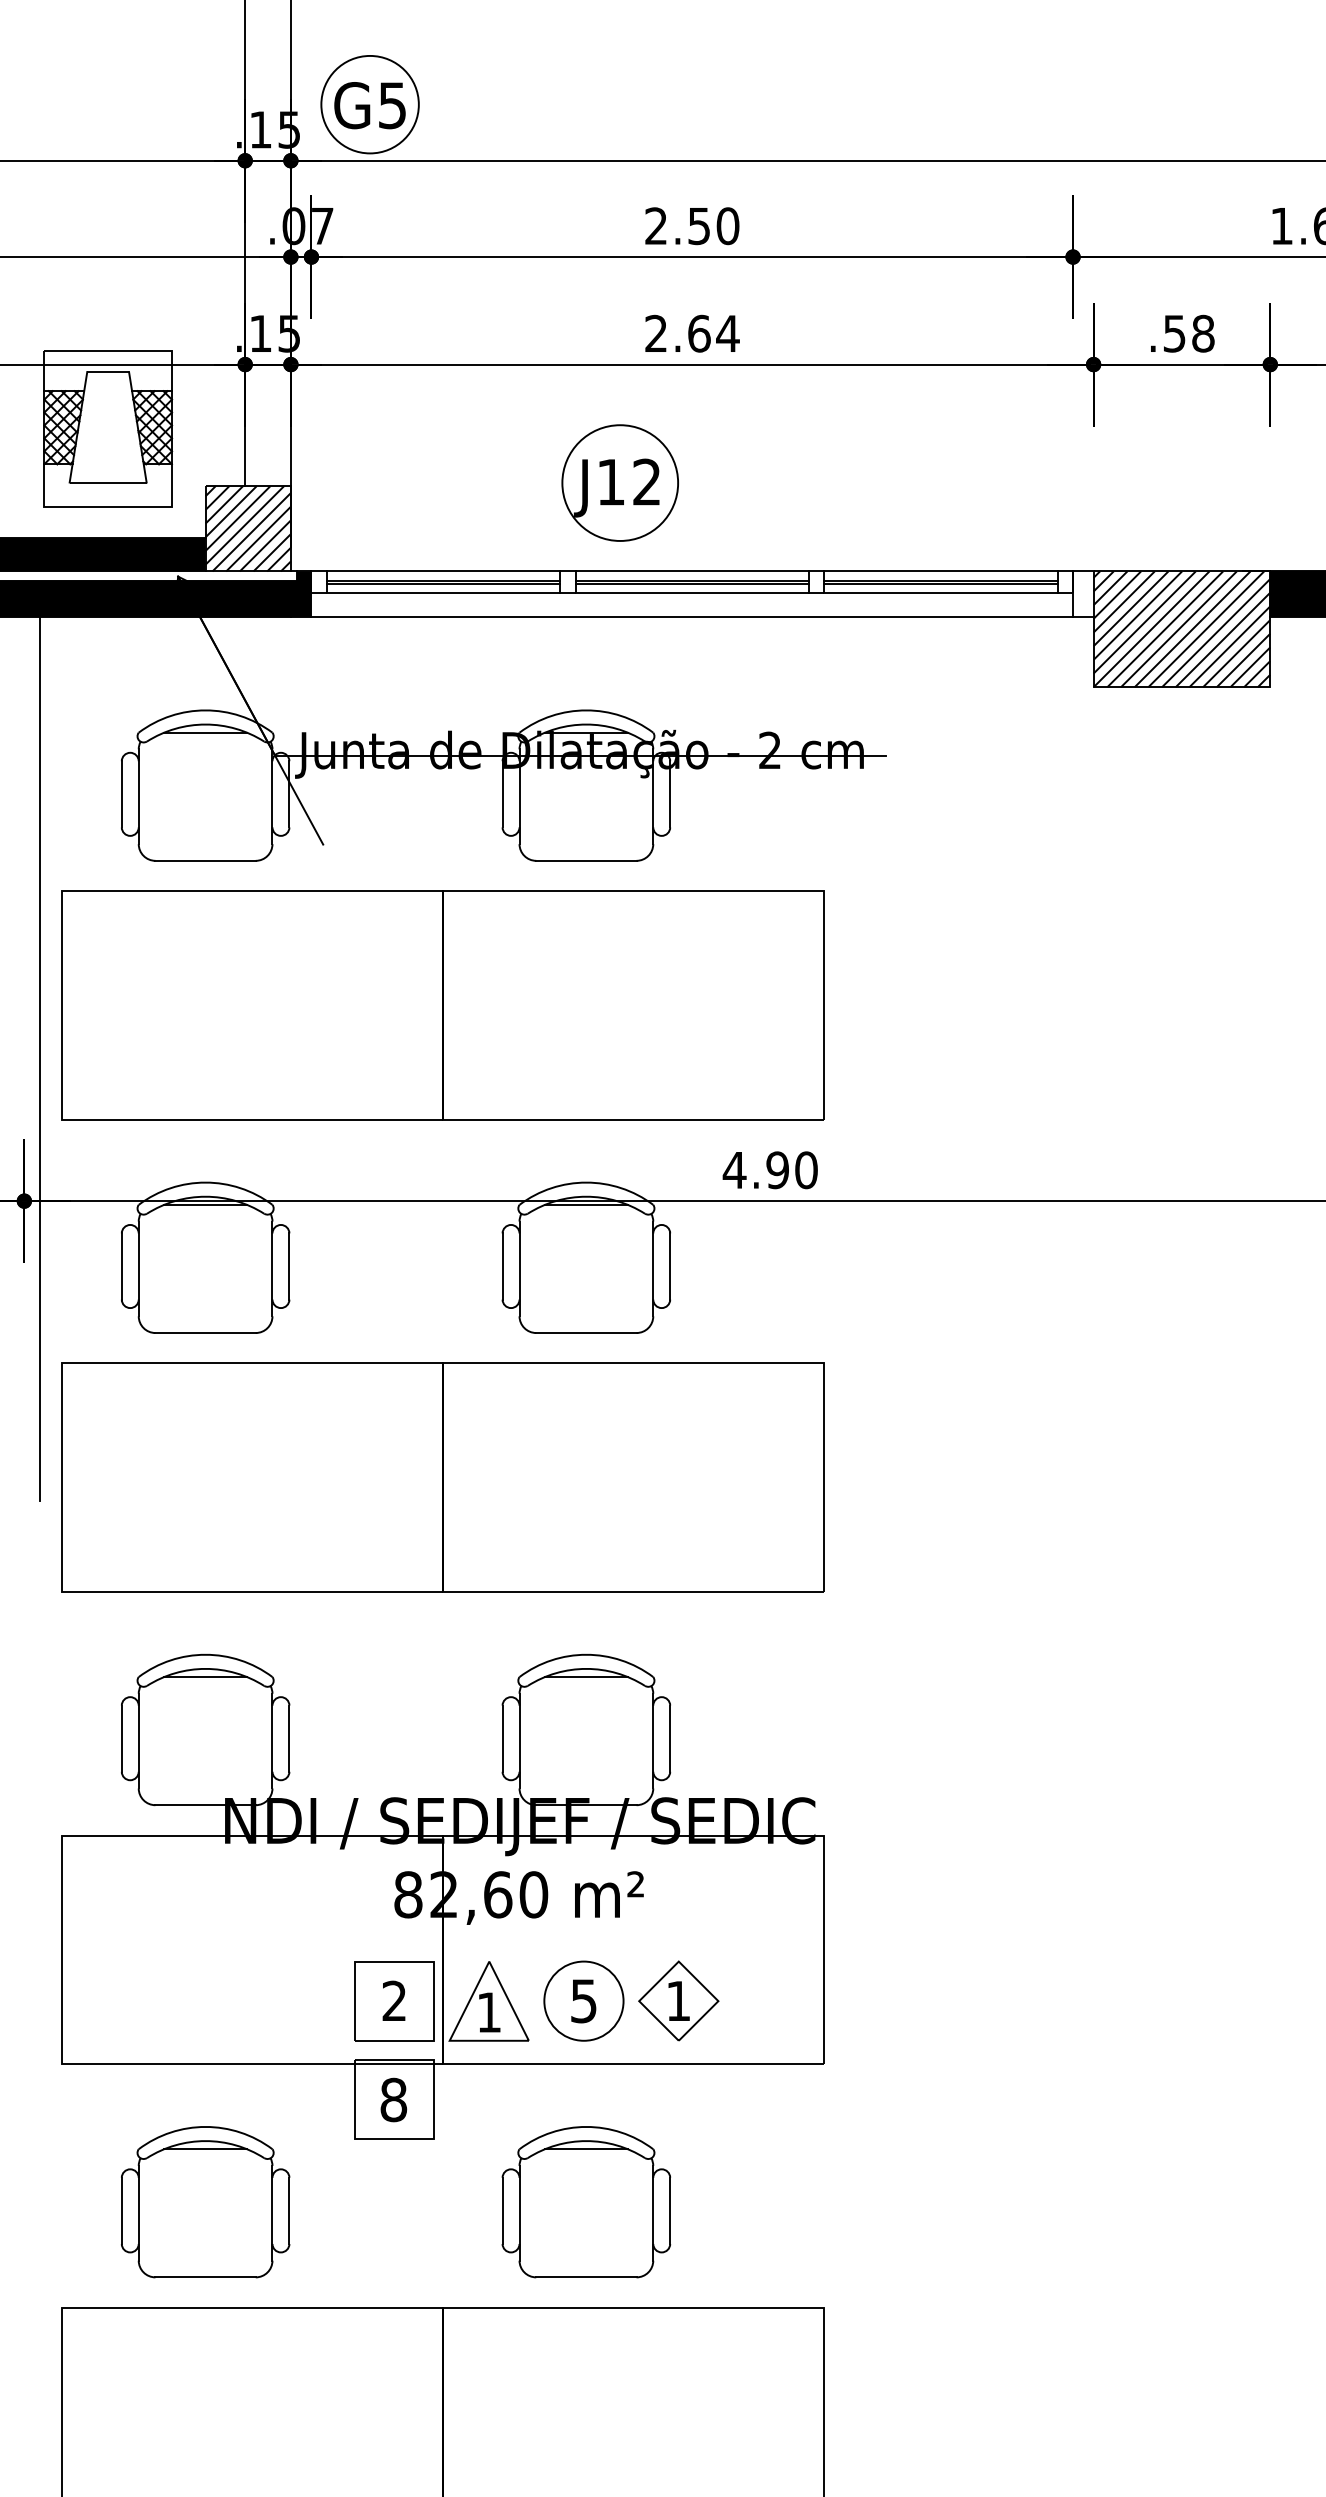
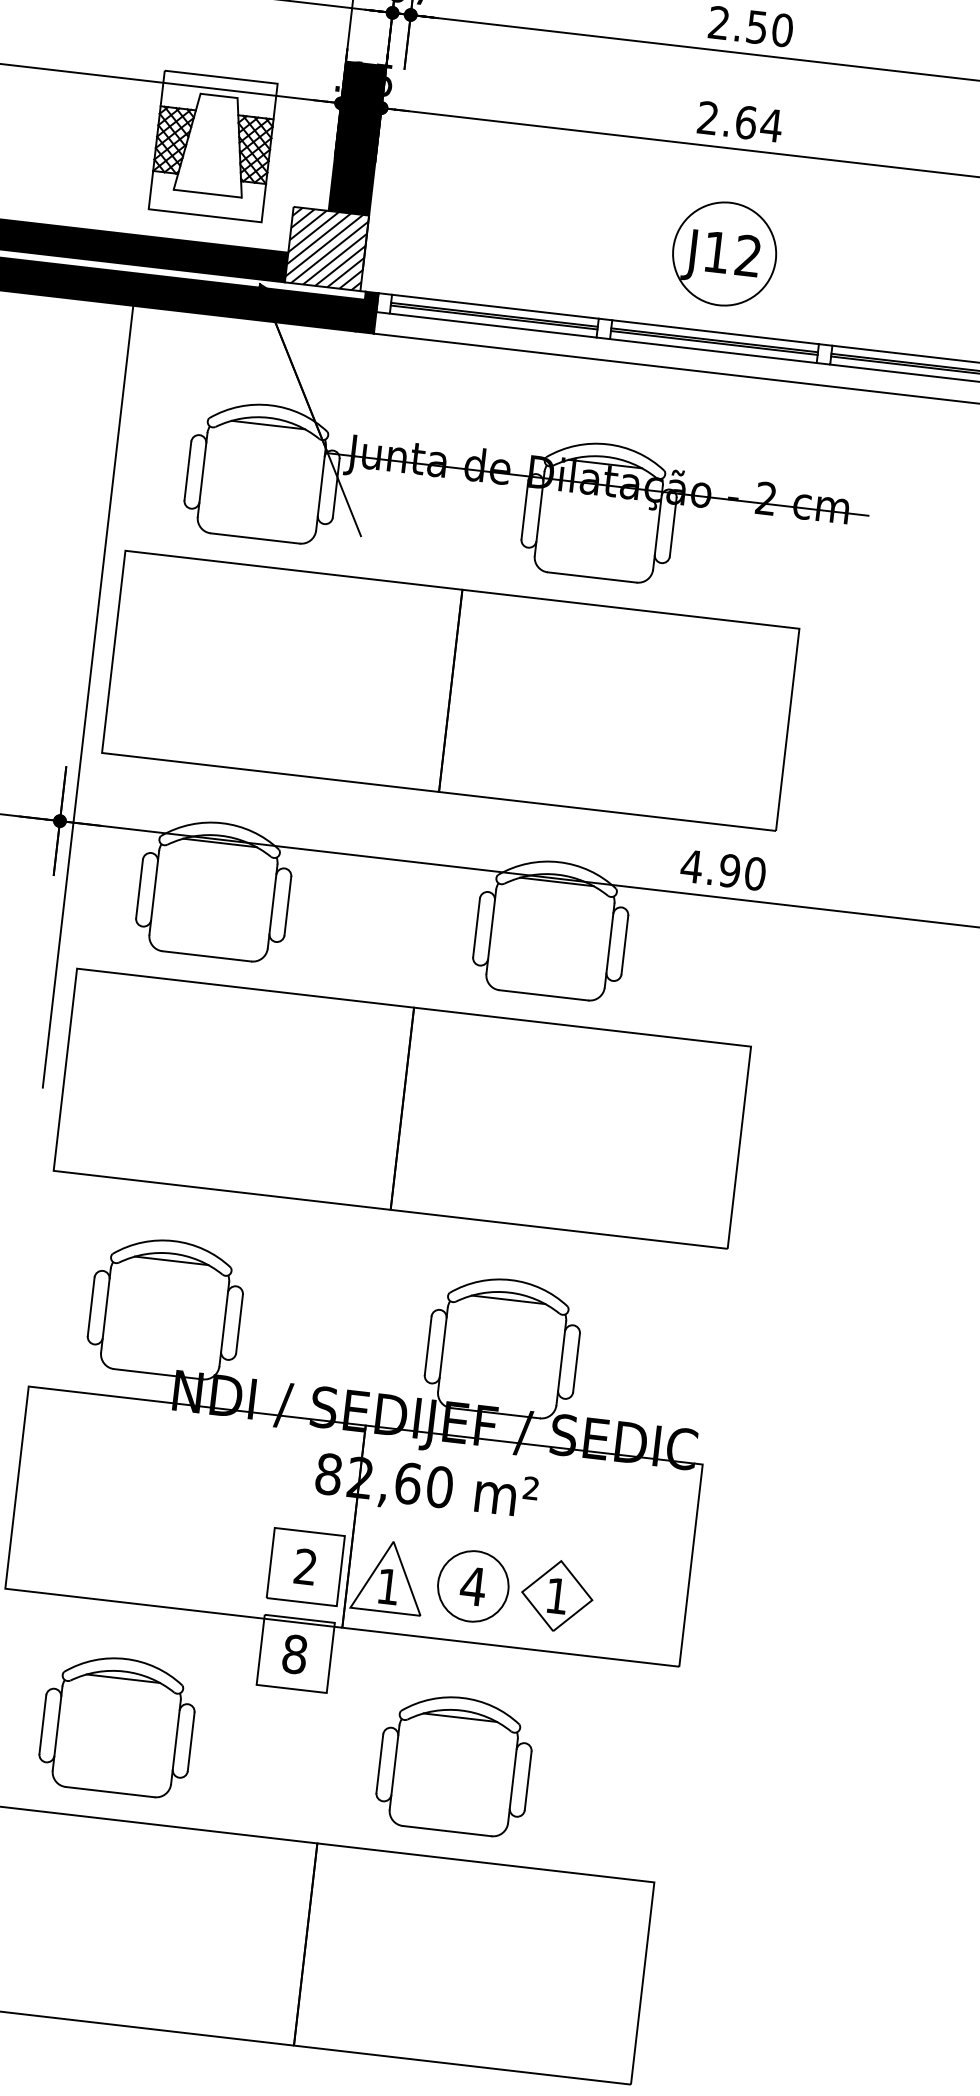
fill: (267, 401) -> (357, 138), added
part: (619, 482) -> (724, 253), moved
text: (583, 2001) -> (472, 1586), 5 -> 4

